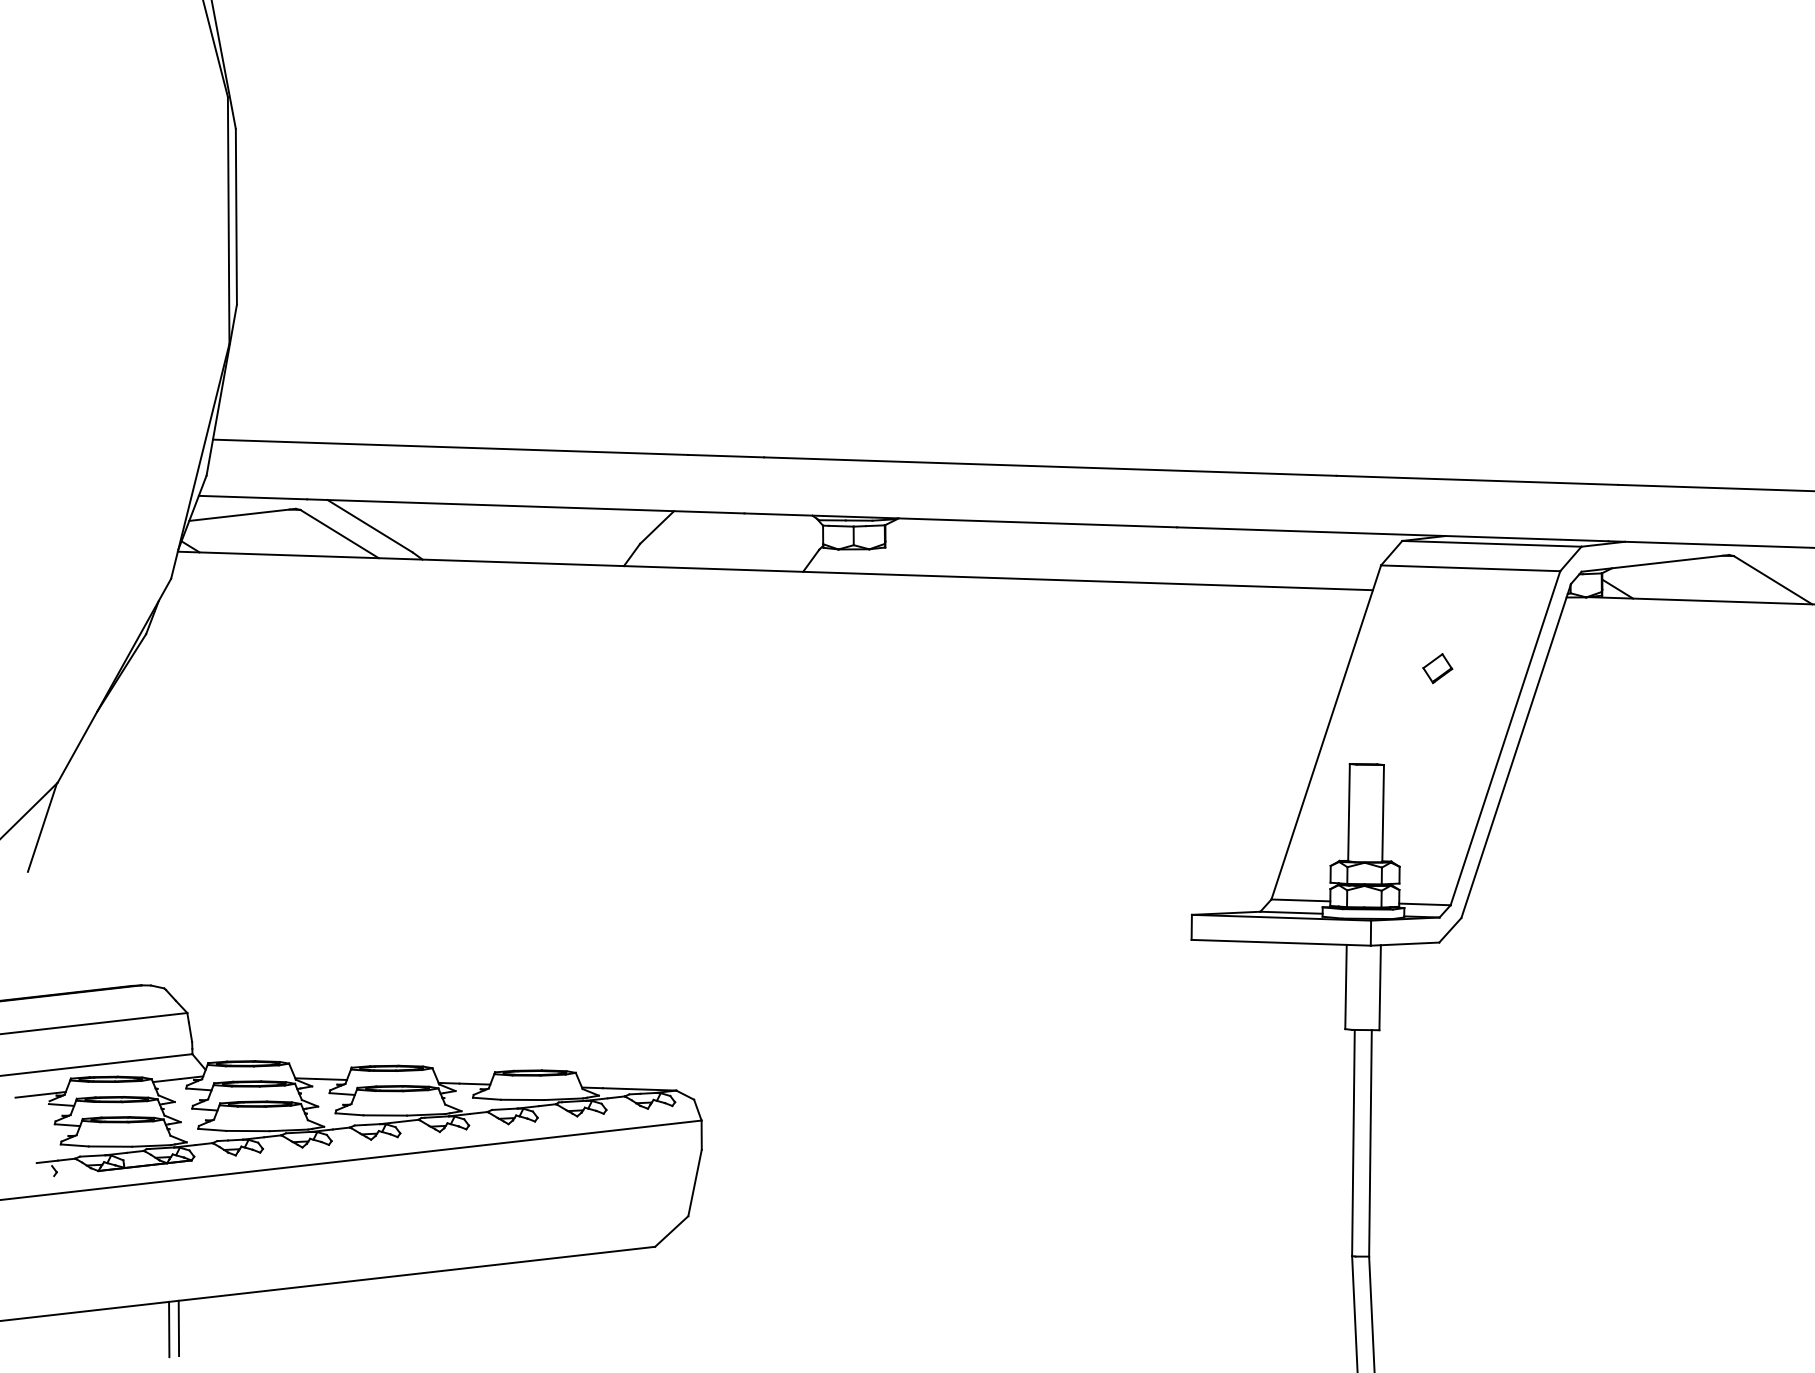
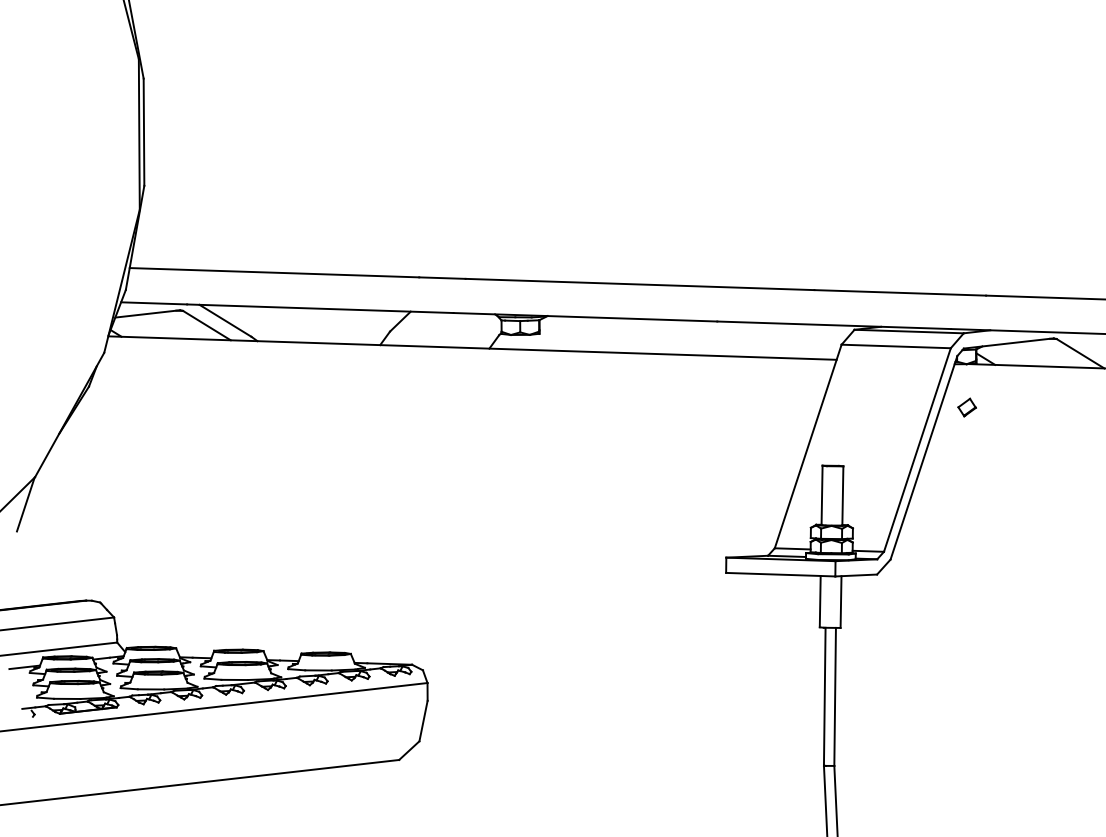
part: (1436, 668) -> (966, 407), moved
line: (178, 1328) -> (108, 809), removed
line: (168, 1329) -> (102, 810), removed

